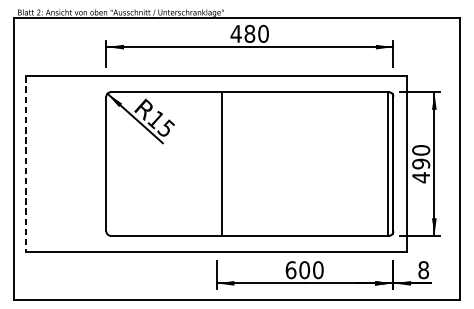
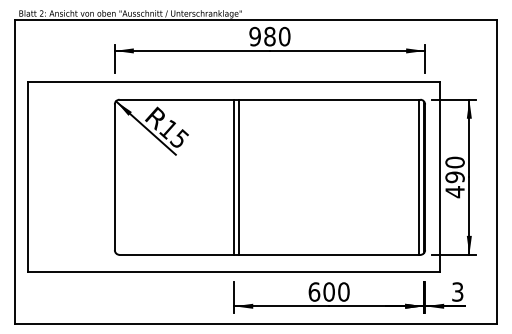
text: (236, 33) -> (255, 36), 480 -> 980
line: (217, 163) -> (234, 176), added
line: (26, 164) -> (28, 177), dashed -> solid
text: (423, 269) -> (457, 291), 8 -> 3

